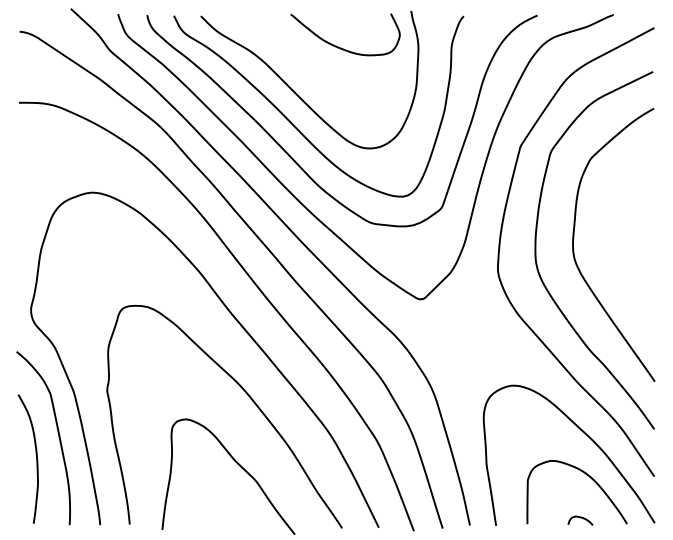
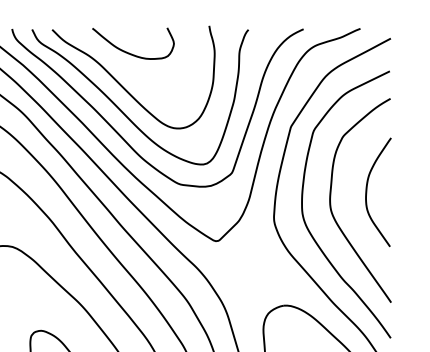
curve: (341, 47) -> (130, 53), moved
curve: (622, 233) -> (367, 192), added

